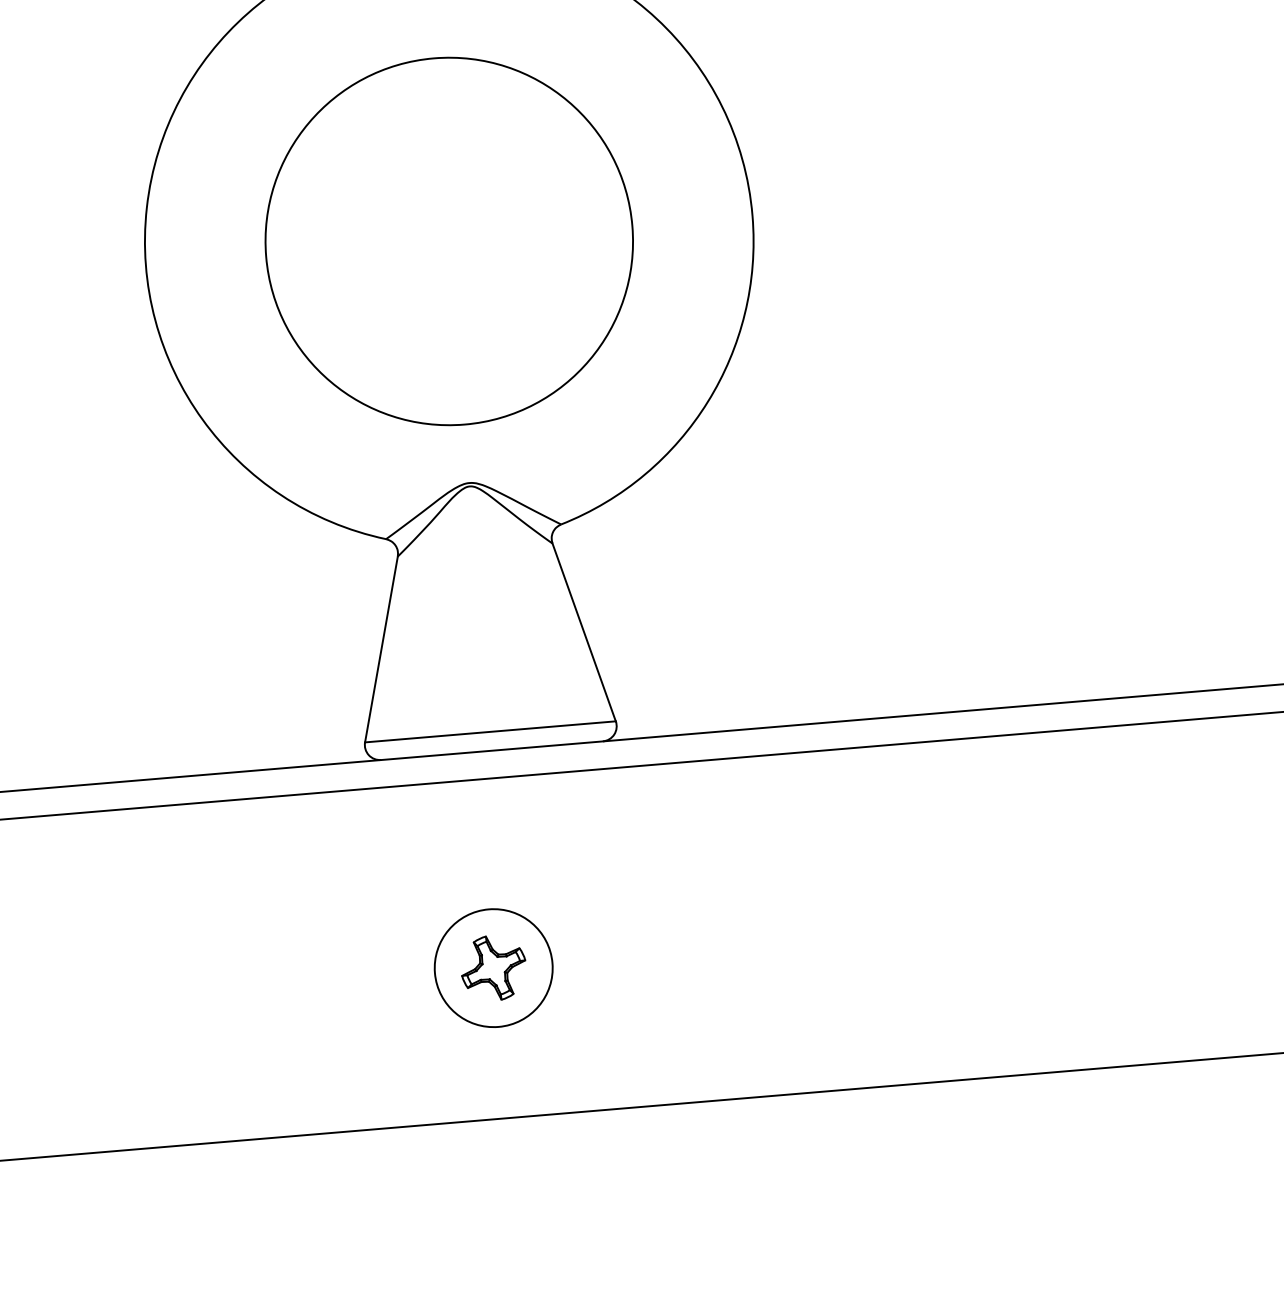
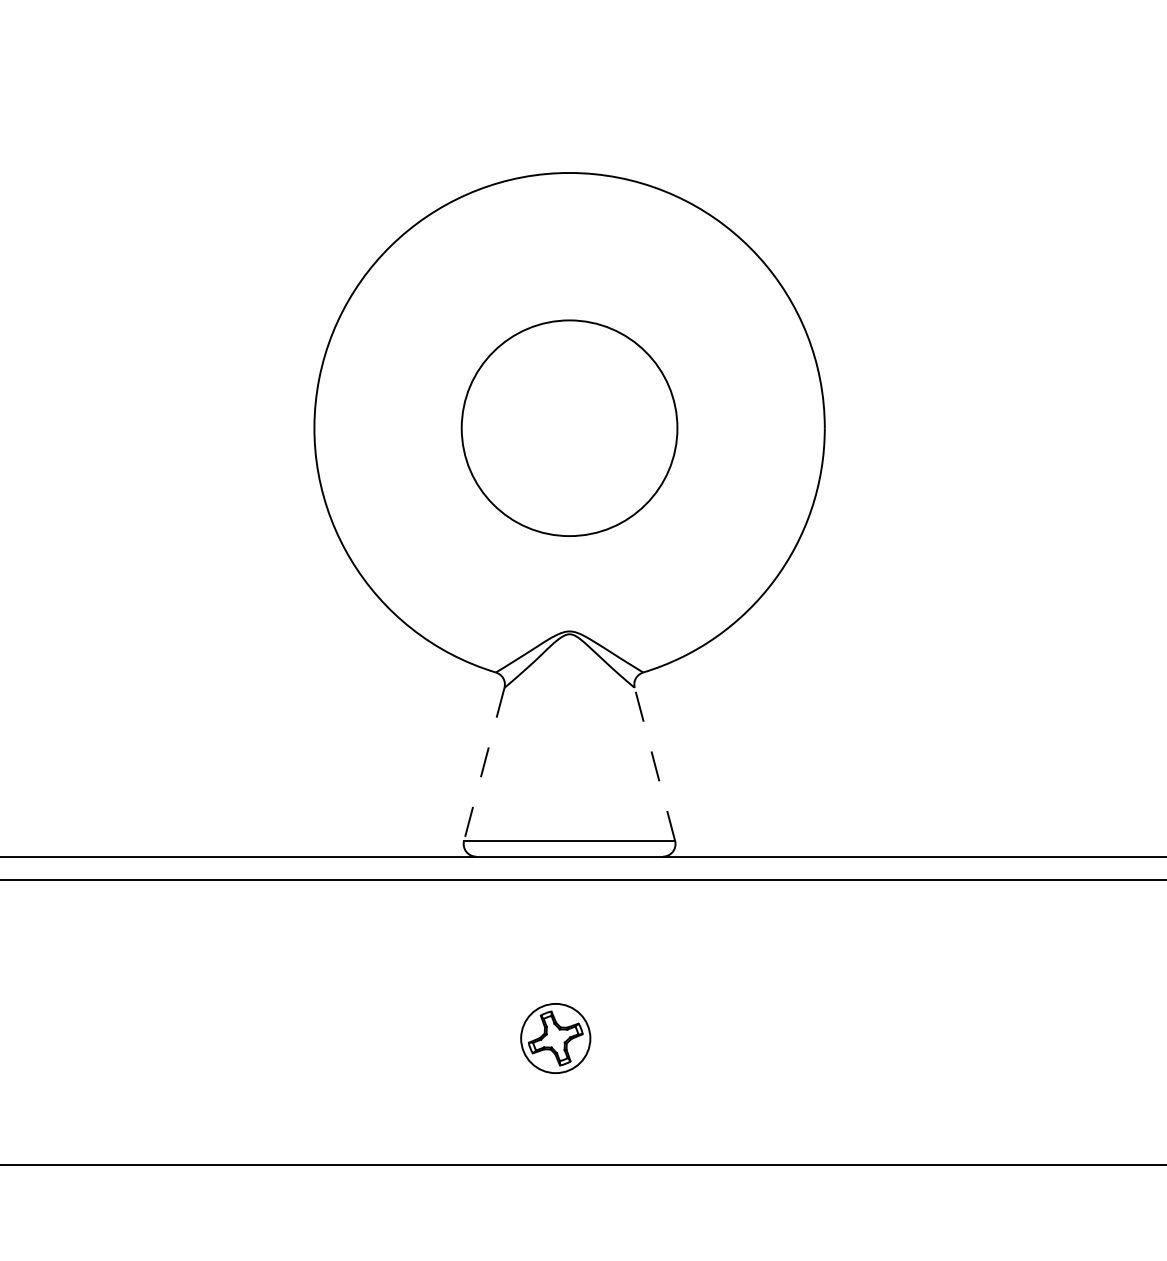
circle: (449, 241) -> (569, 428), size x0.7
line: (583, 631) -> (654, 763), solid -> dashed
line: (381, 649) -> (484, 764), solid -> dashed
circle: (493, 968) -> (555, 1038), size x0.7

